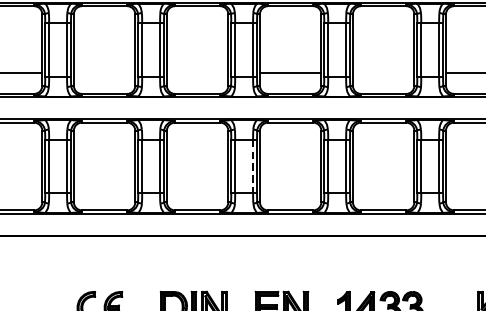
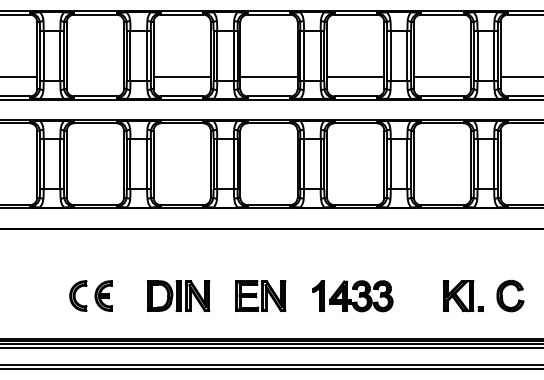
line: (196, 72) -> (181, 76), added
line: (383, 72) -> (355, 76), added
line: (252, 166) -> (233, 164), dashed -> solid

